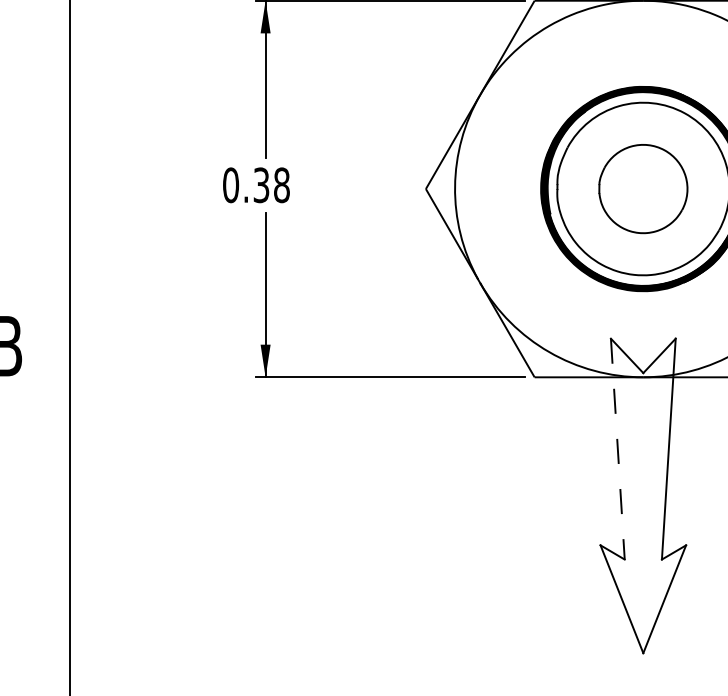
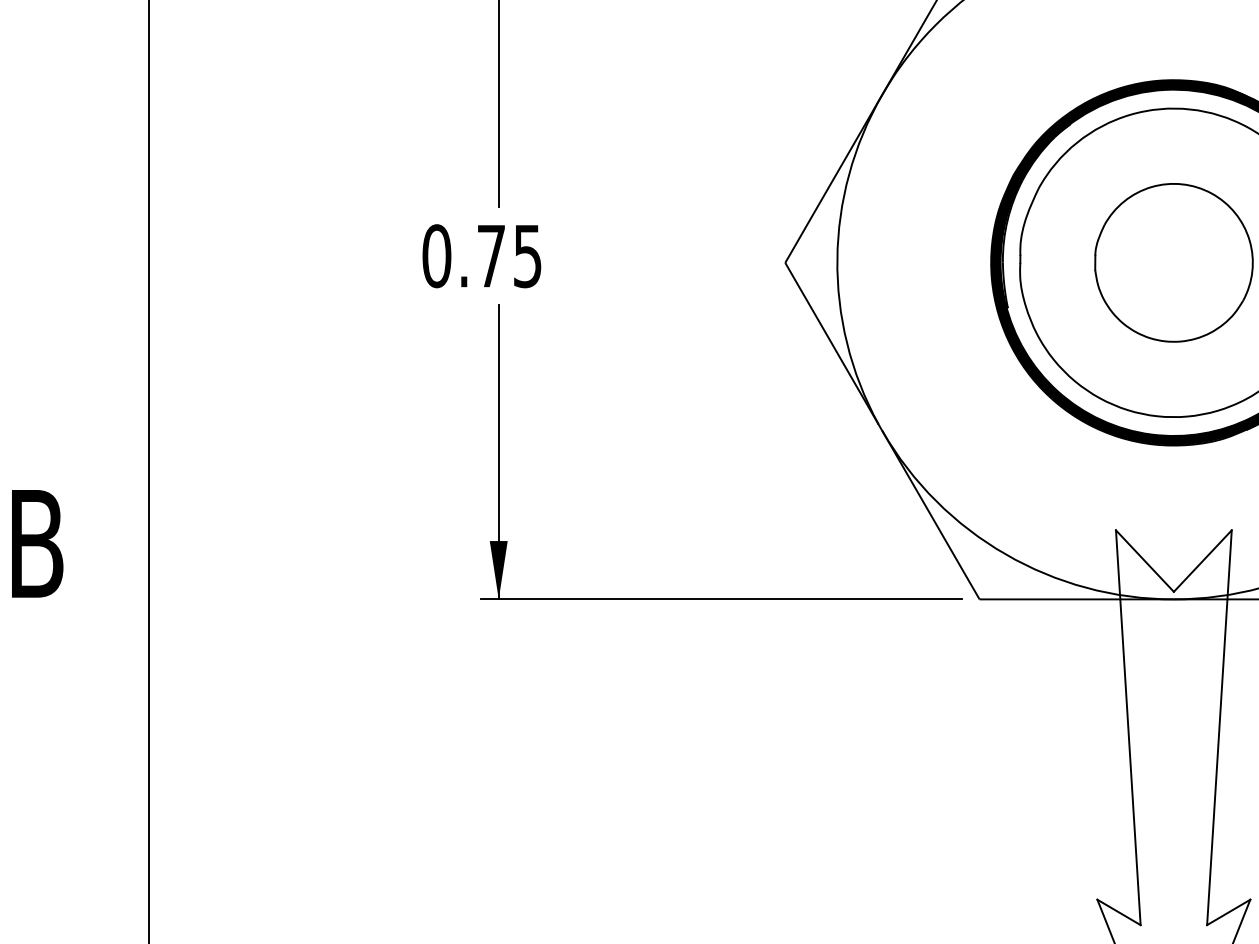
text: (271, 185) -> (509, 256), 0.38 -> 0.75
line: (617, 449) -> (1127, 728), dashed -> solid

